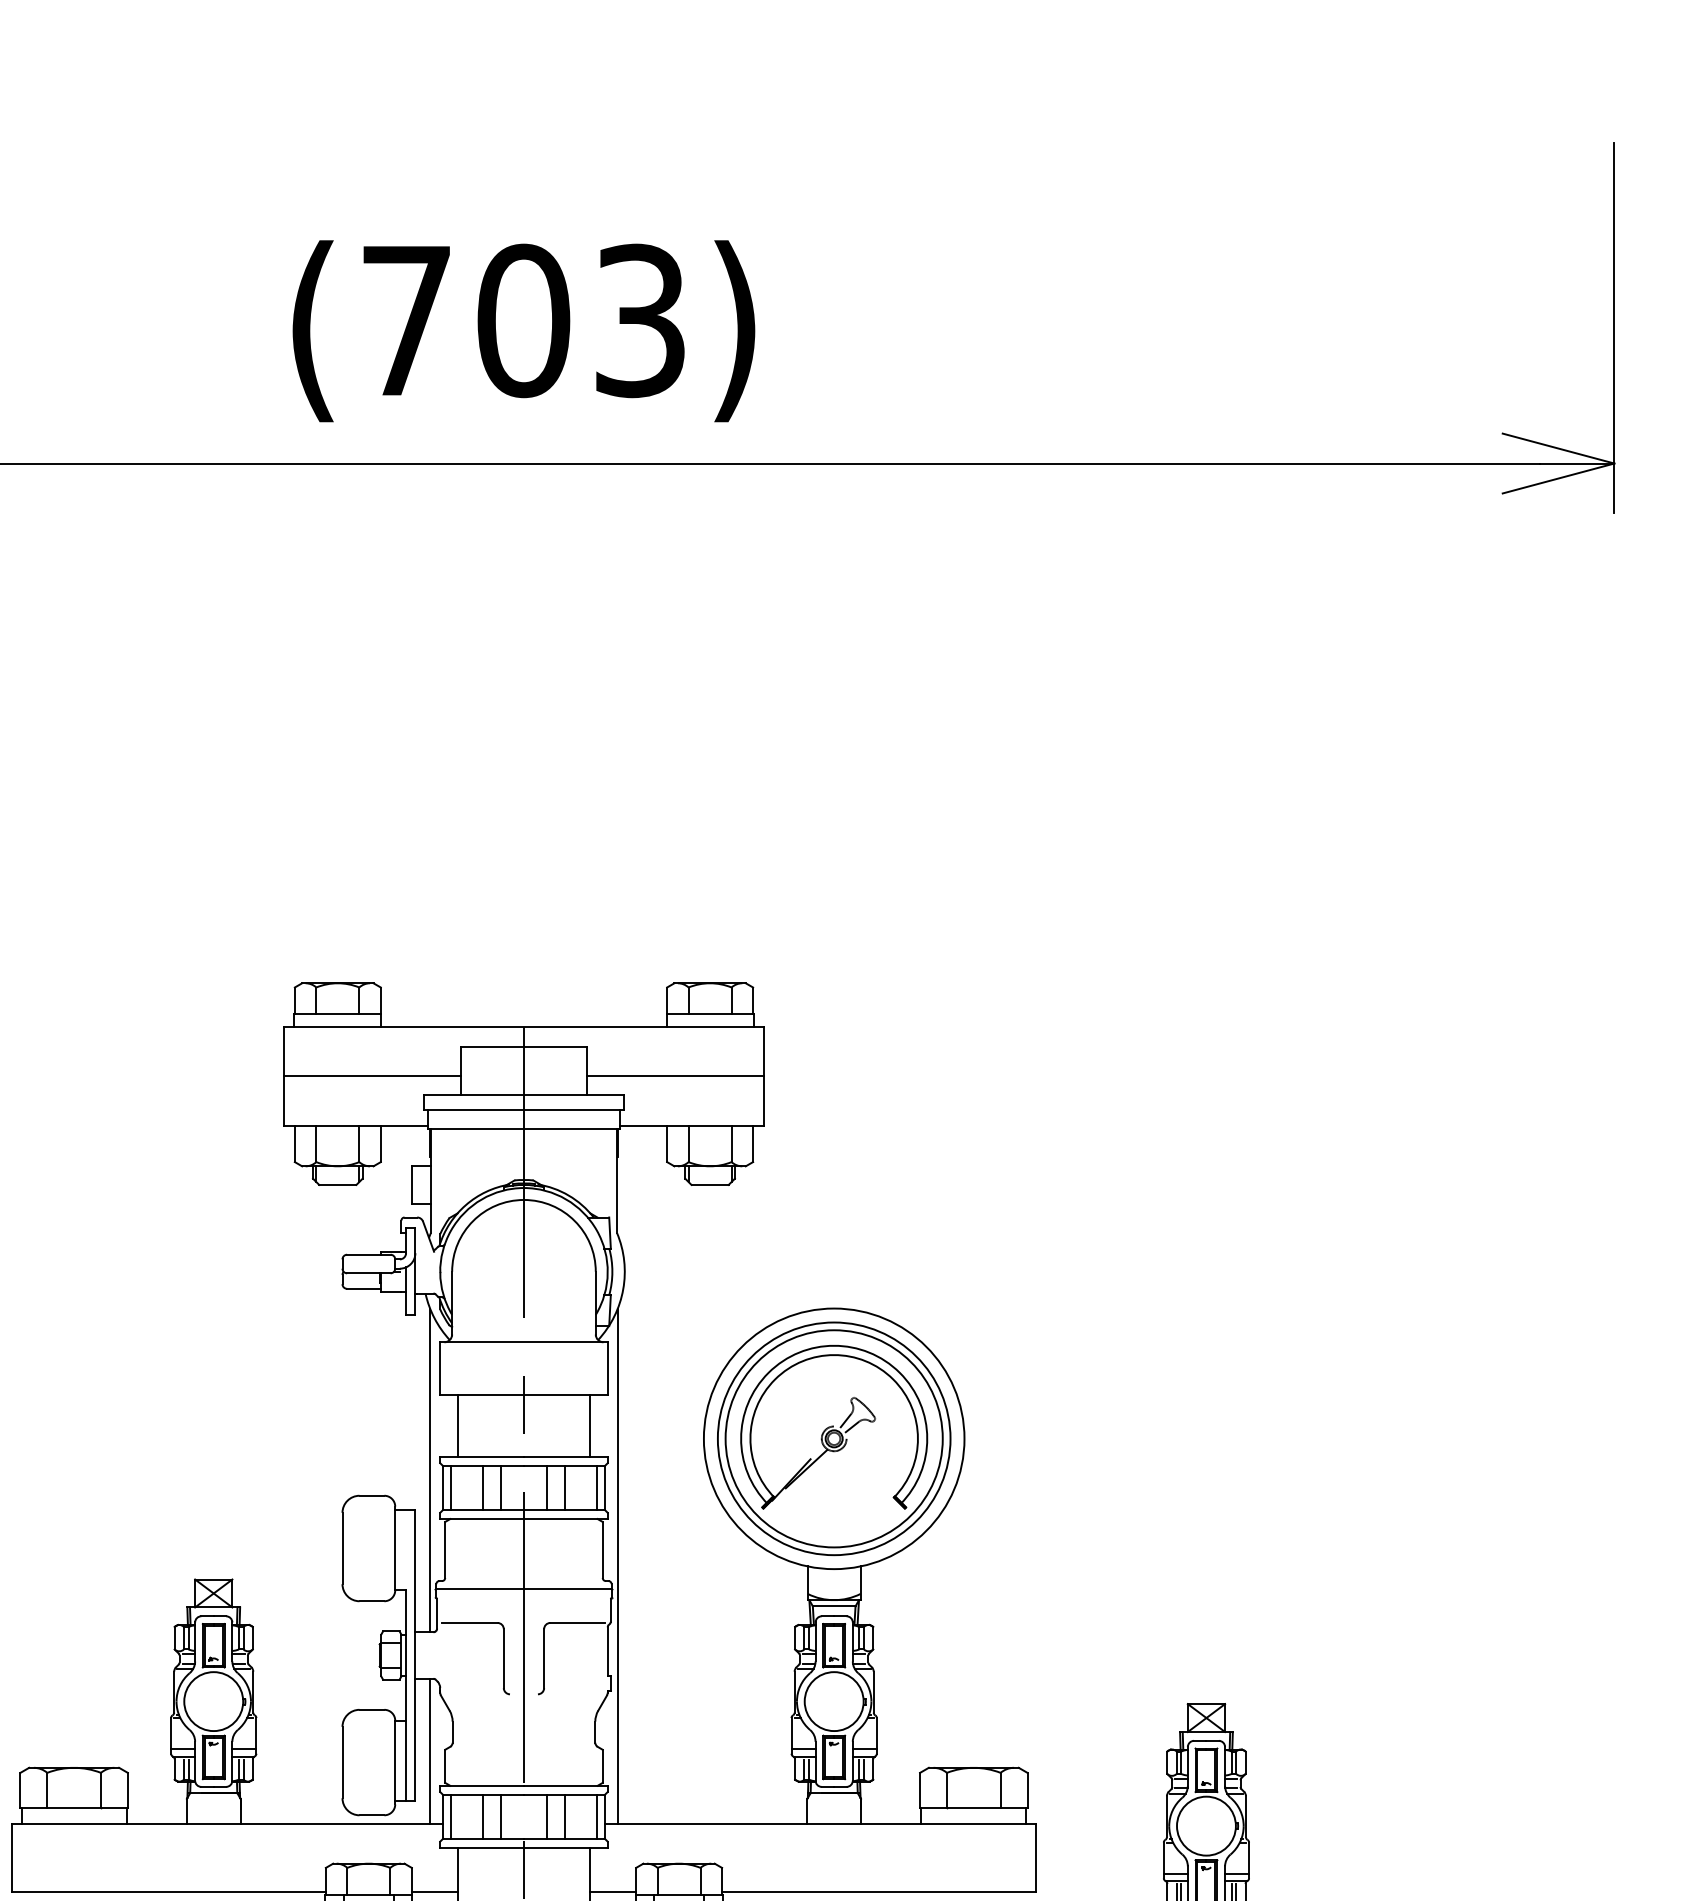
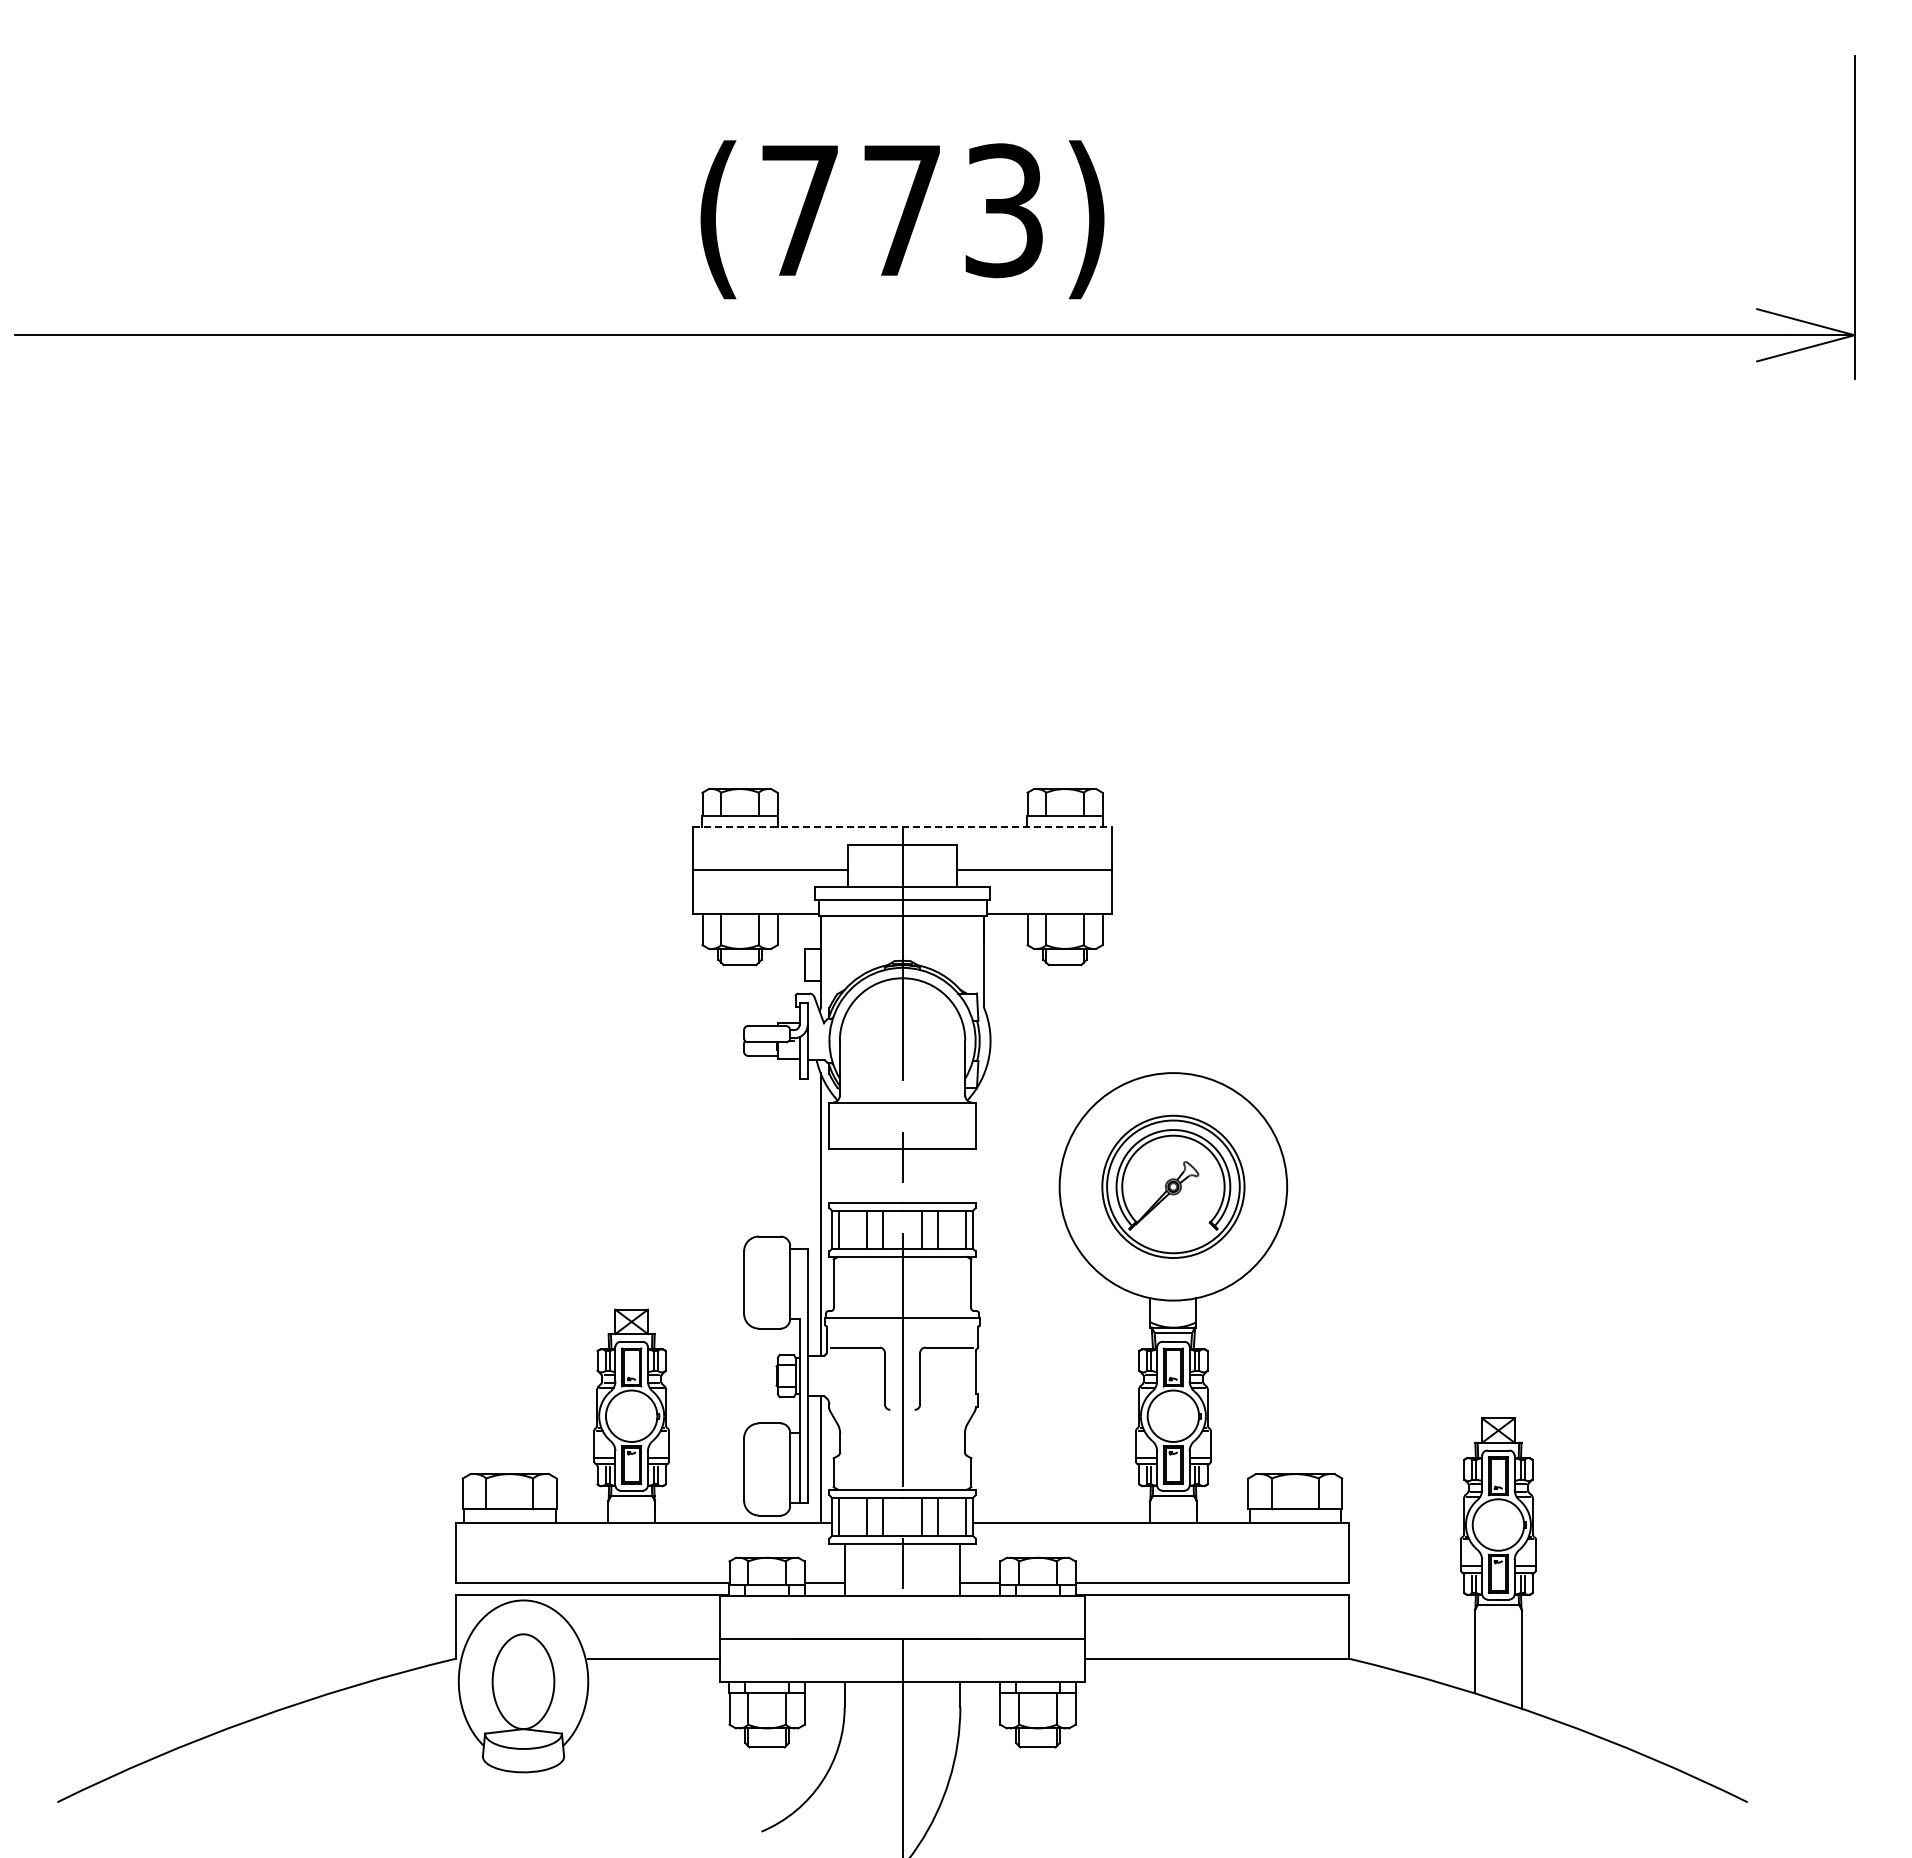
text: (523, 320) -> (902, 210), (703) -> (773)
line: (523, 1027) -> (902, 827), solid -> dashed
line: (457, 1425) -> (844, 1175), removed
line: (590, 1425) -> (960, 1175), removed
part: (834, 1438) -> (1173, 1186), size x0.7
line: (617, 1566) -> (984, 1298), removed

